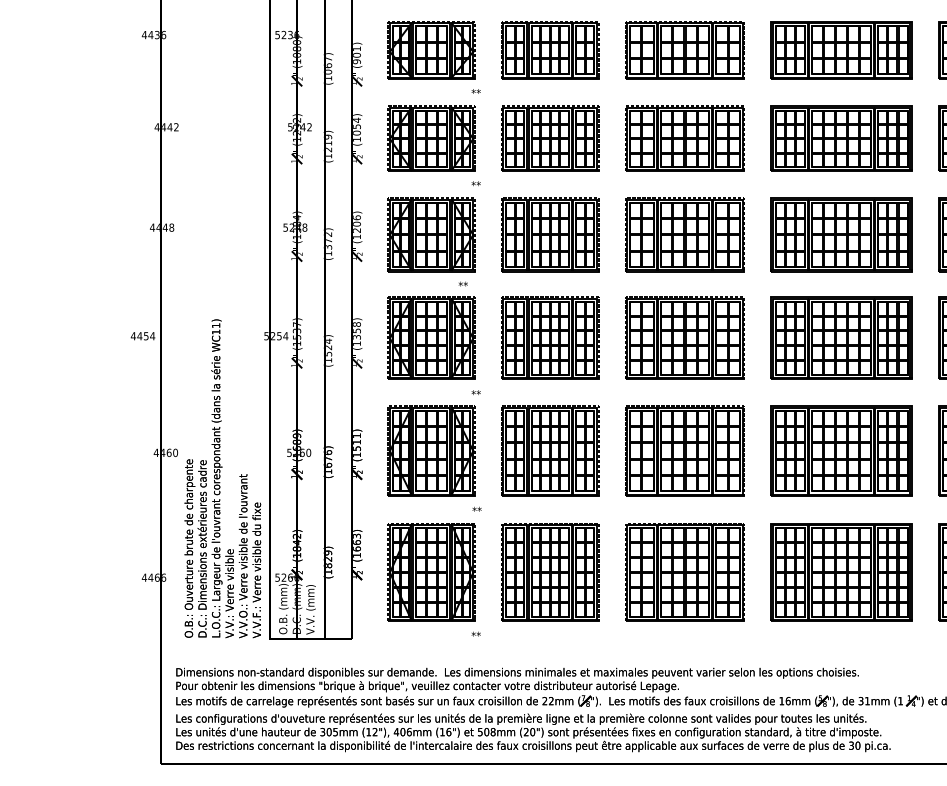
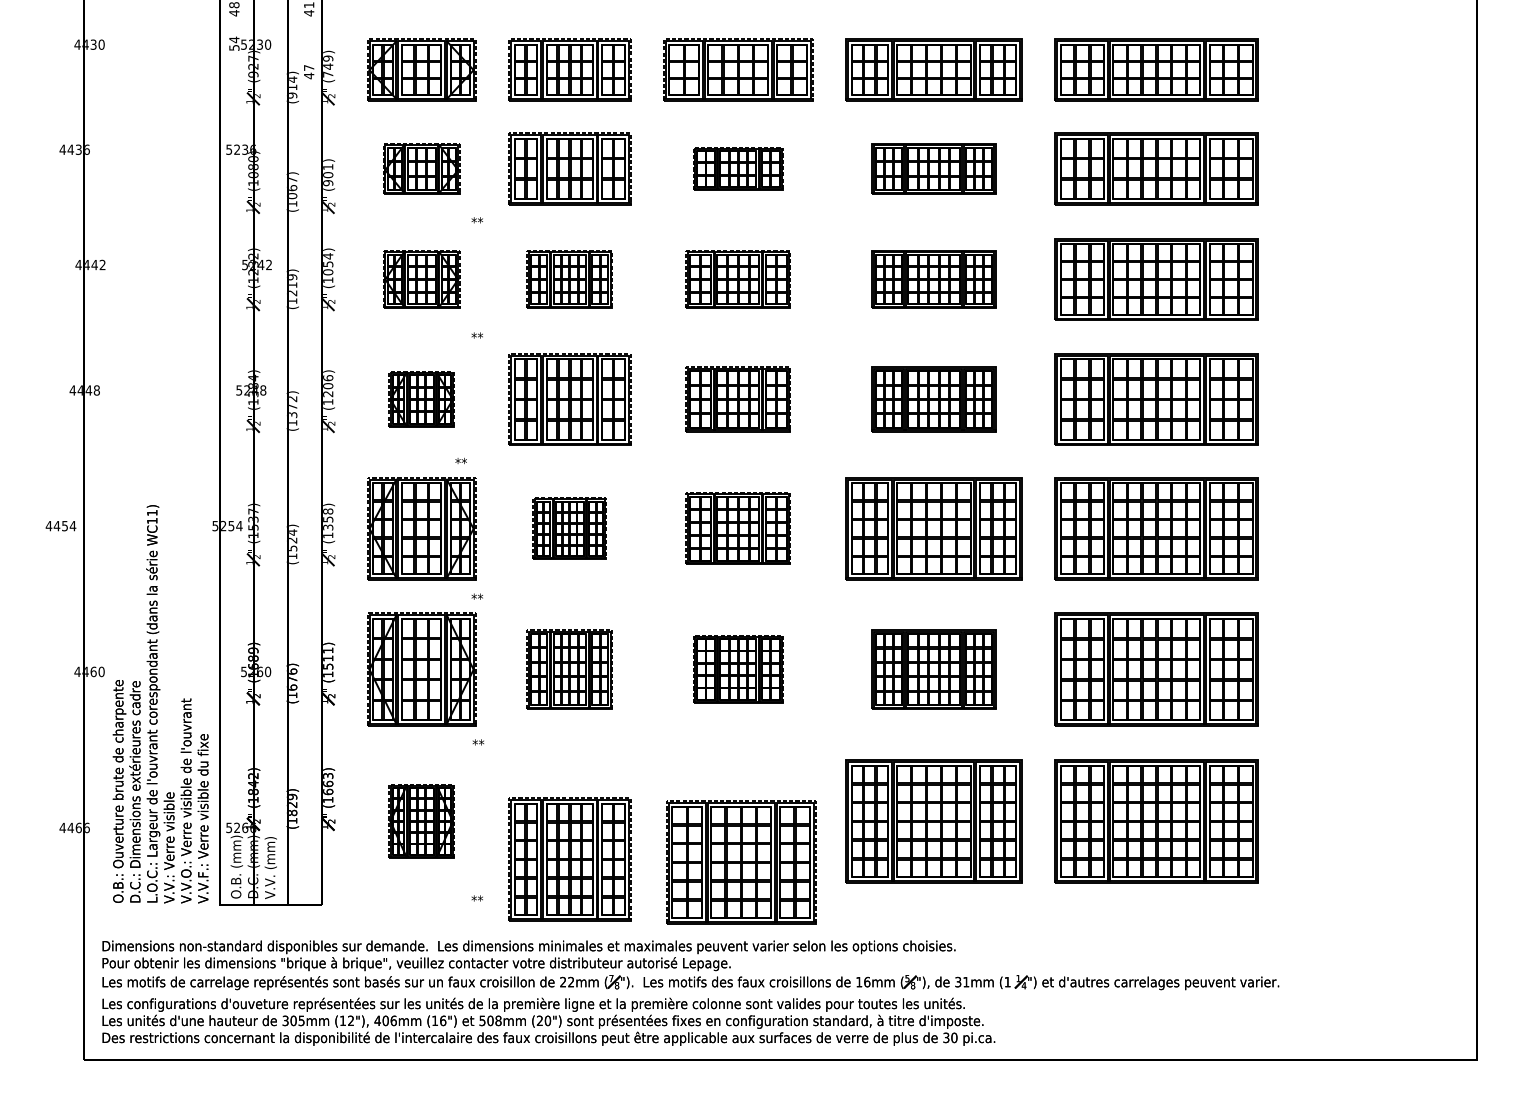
part: (431, 50) -> (421, 168), size x0.7
part: (685, 50) -> (738, 168), size x0.6
part: (841, 50) -> (933, 168), size x0.7
part: (431, 138) -> (421, 279), size x0.7
part: (549, 138) -> (569, 279), size x0.7
part: (685, 138) -> (738, 279), size x0.7
part: (841, 138) -> (933, 279), size x0.7
part: (431, 234) -> (421, 399), size x0.6
part: (685, 234) -> (738, 399), size x0.7
part: (841, 234) -> (933, 399), size x0.7
part: (549, 338) -> (569, 528), size x0.6
part: (685, 338) -> (738, 528), size x0.7
part: (549, 450) -> (569, 669), size x0.7
part: (685, 450) -> (738, 669), size x0.6
part: (841, 450) -> (933, 669), size x0.7
part: (431, 572) -> (421, 821), size x0.6
part: (549, 572) -> (569, 859), moved
part: (685, 572) -> (741, 862), moved

